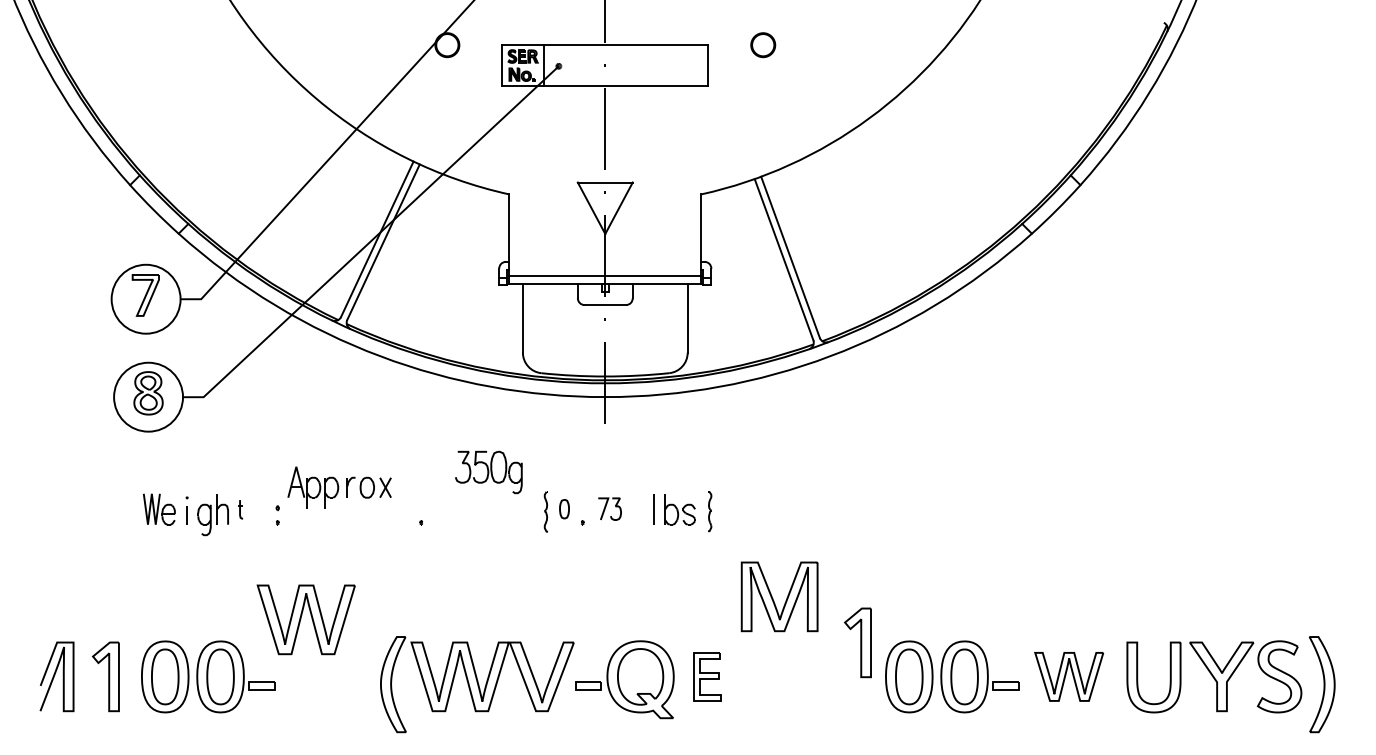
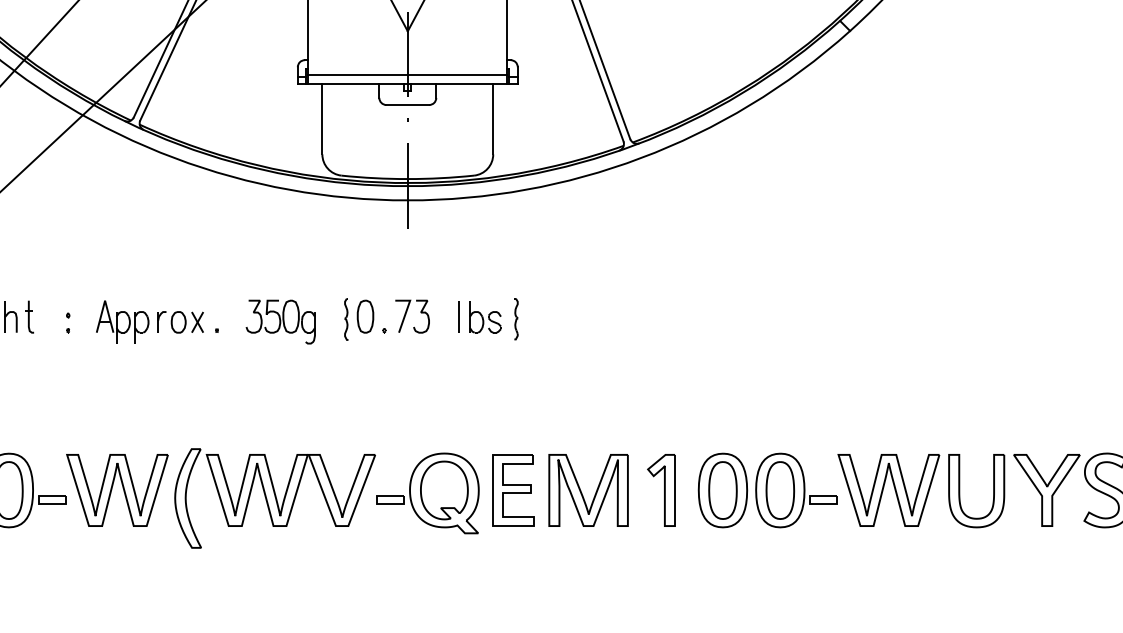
part: (488, 472) -> (280, 322), moved
part: (339, 487) -> (149, 322), moved
part: (564, 508) -> (365, 315), size x1.67
part: (609, 508) -> (412, 315), size x1.43
part: (240, 509) -> (29, 316), size x1.67
part: (773, 598) -> (582, 492), moved
part: (305, 619) -> (116, 490), moved
part: (857, 642) -> (660, 490), moved
part: (707, 676) -> (513, 490), size x1.43
part: (1068, 676) -> (888, 490), size x1.43

